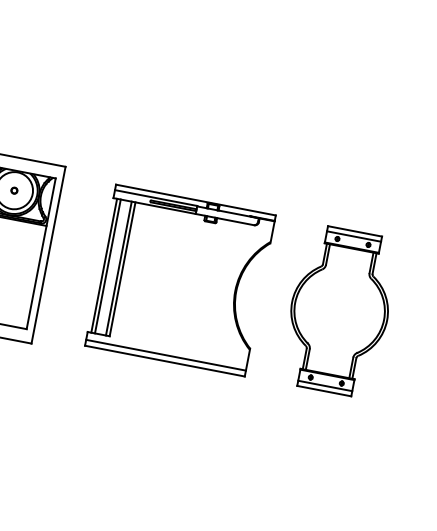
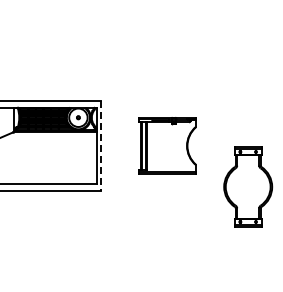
line: (49, 256) -> (101, 146), solid -> dashed
part: (180, 279) -> (167, 145), size x0.7
part: (340, 310) -> (248, 186), moved

